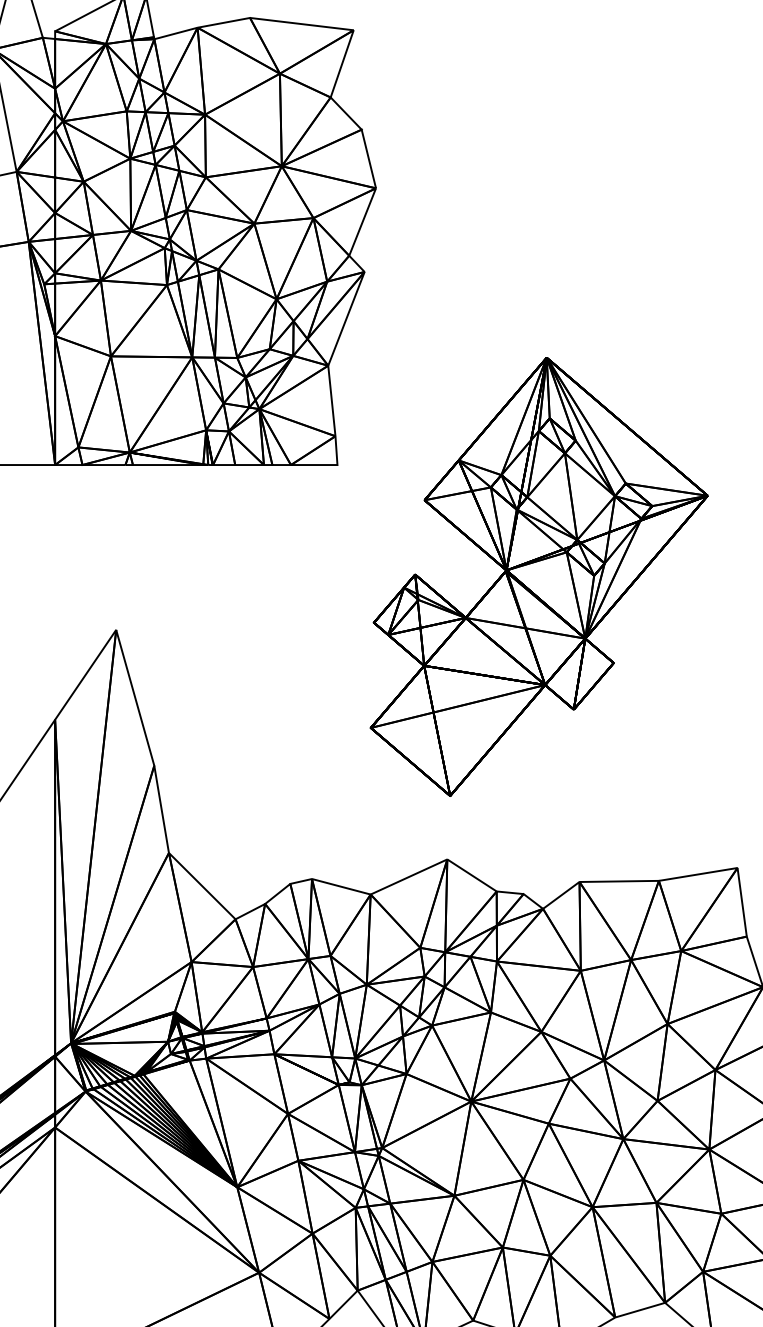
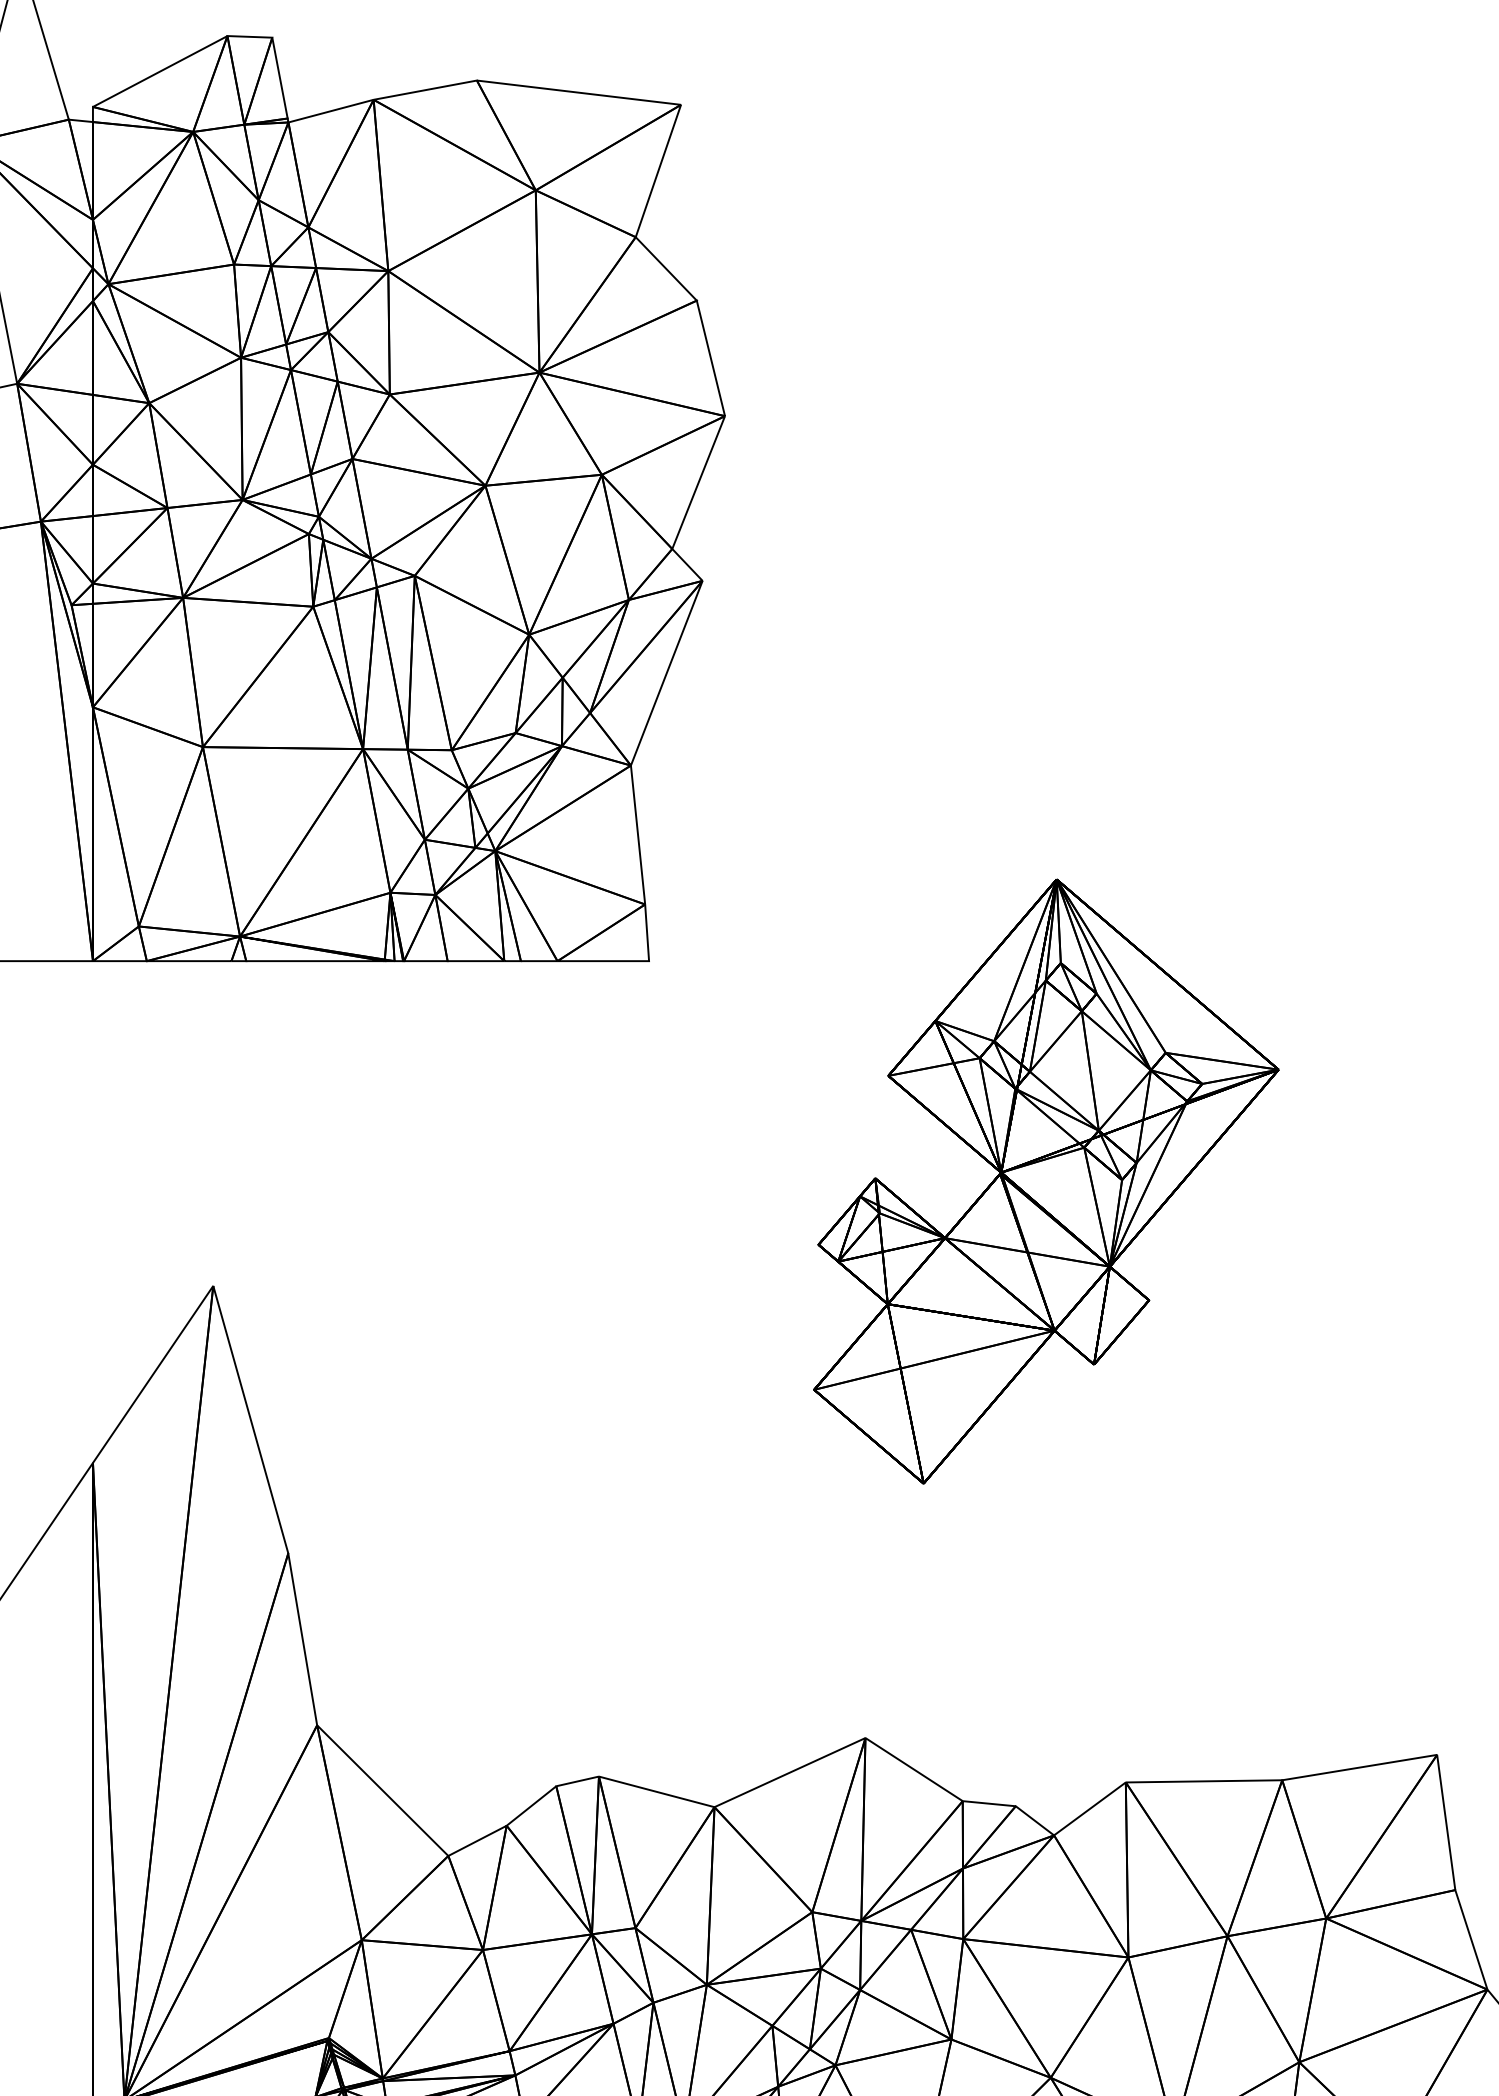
part: (538, 576) -> (1045, 1180), size x0.7

